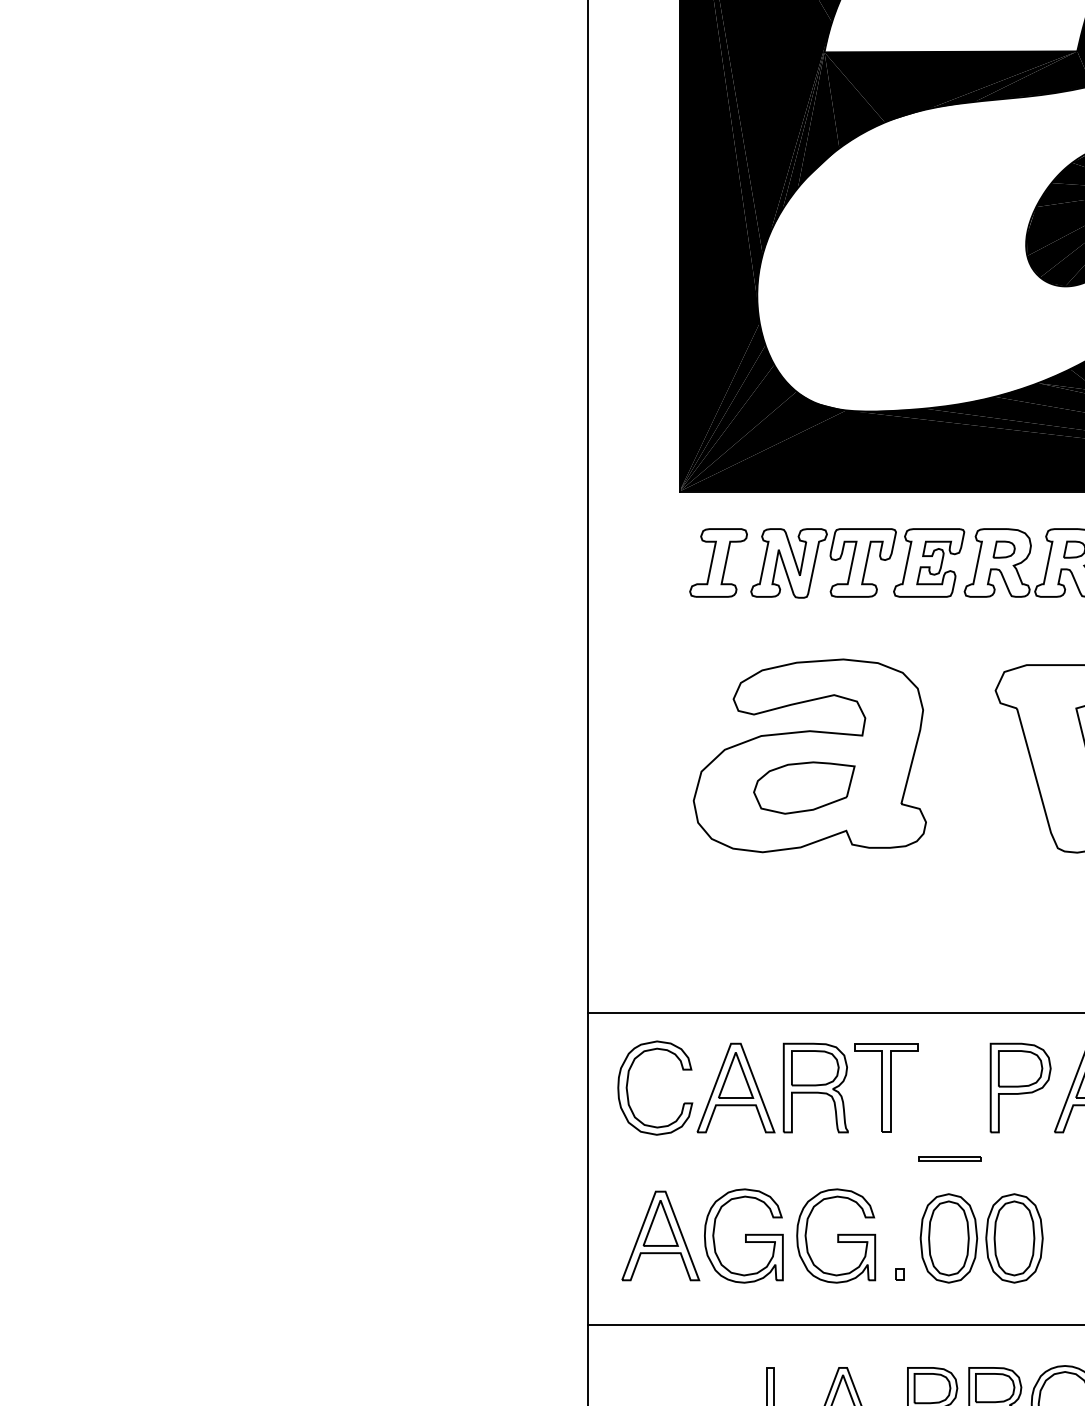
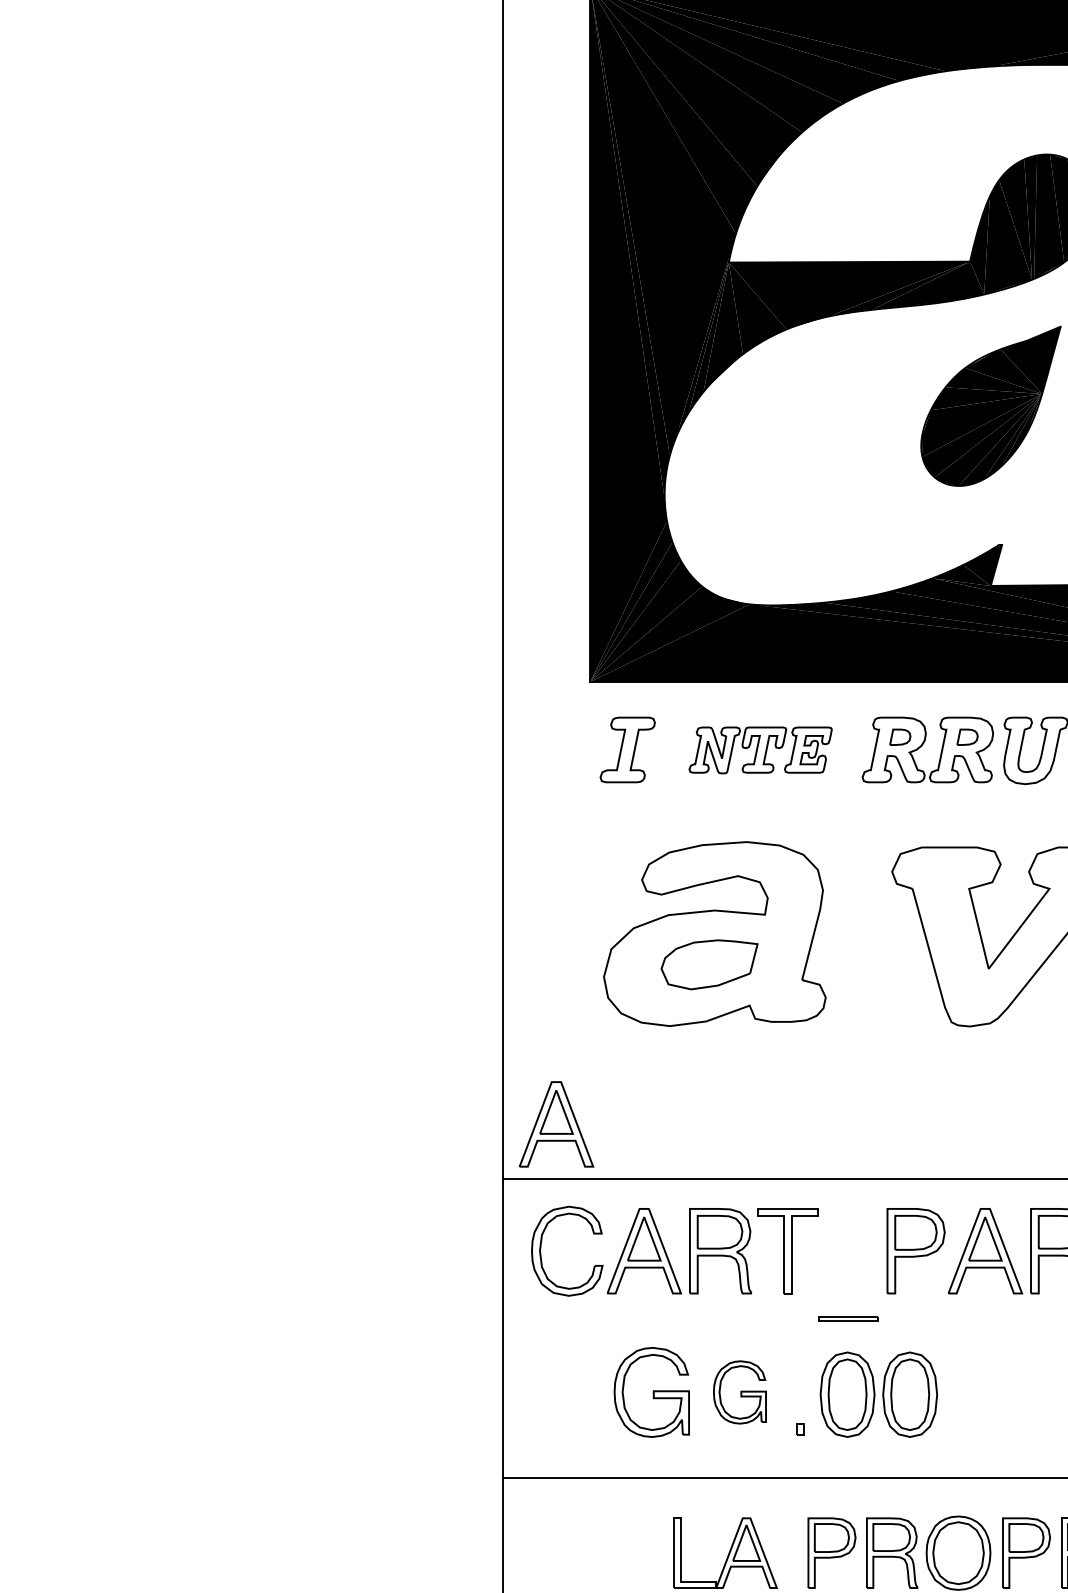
part: (857, 563) -> (760, 750), size x0.7
part: (660, 1236) -> (556, 1124), moved
part: (835, 1236) -> (739, 1392), size x0.7

